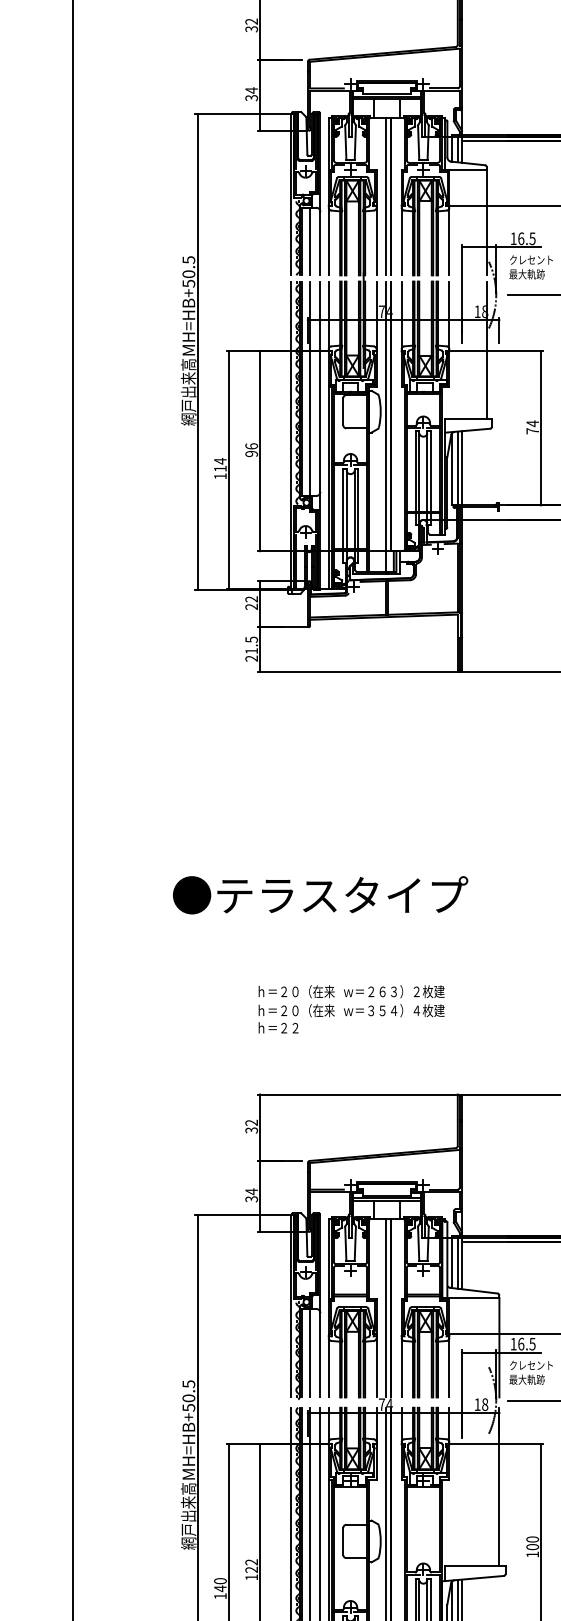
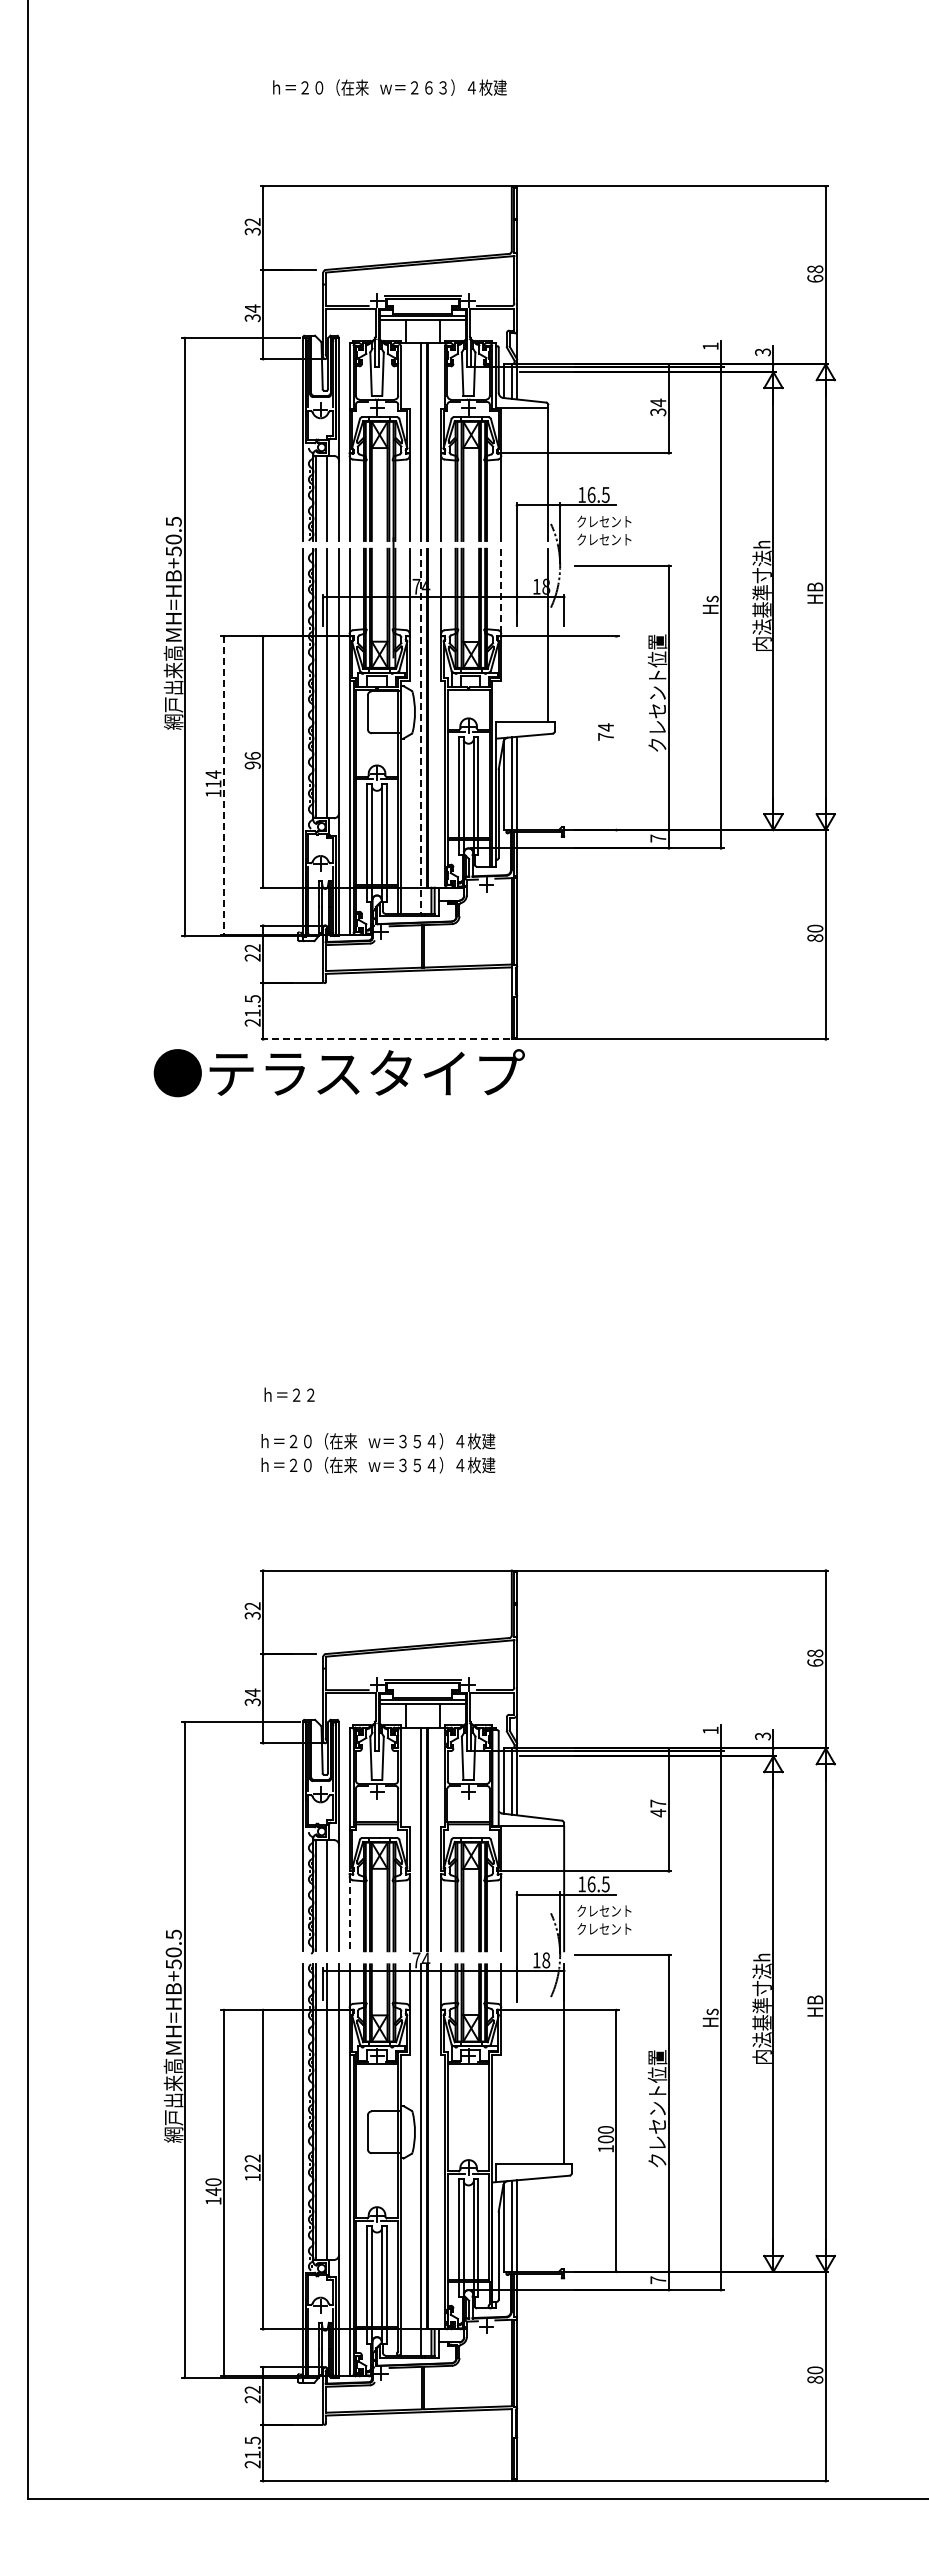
text: (530, 274) -> (603, 539), 最大軌跡 -> クレセント
line: (449, 315) -> (501, 591), solid -> dashed
line: (385, 426) -> (421, 731), solid -> dashed
line: (541, 428) -> (616, 733), removed
line: (229, 470) -> (224, 786), solid -> dashed
line: (357, 672) -> (385, 1039), solid -> dashed
text: (319, 895) -> (338, 1073), moved
text: (393, 991) -> (431, 1441), ｈ＝２０（在来   ｗ＝２６３）２枚建 -> ｈ＝２０（在来   ｗ＝３５４）４枚建
text: (278, 1027) -> (289, 1394), moved
line: (328, 1368) -> (349, 1914), solid -> dashed
text: (530, 1379) -> (603, 1928), 最大軌跡 -> クレセント

